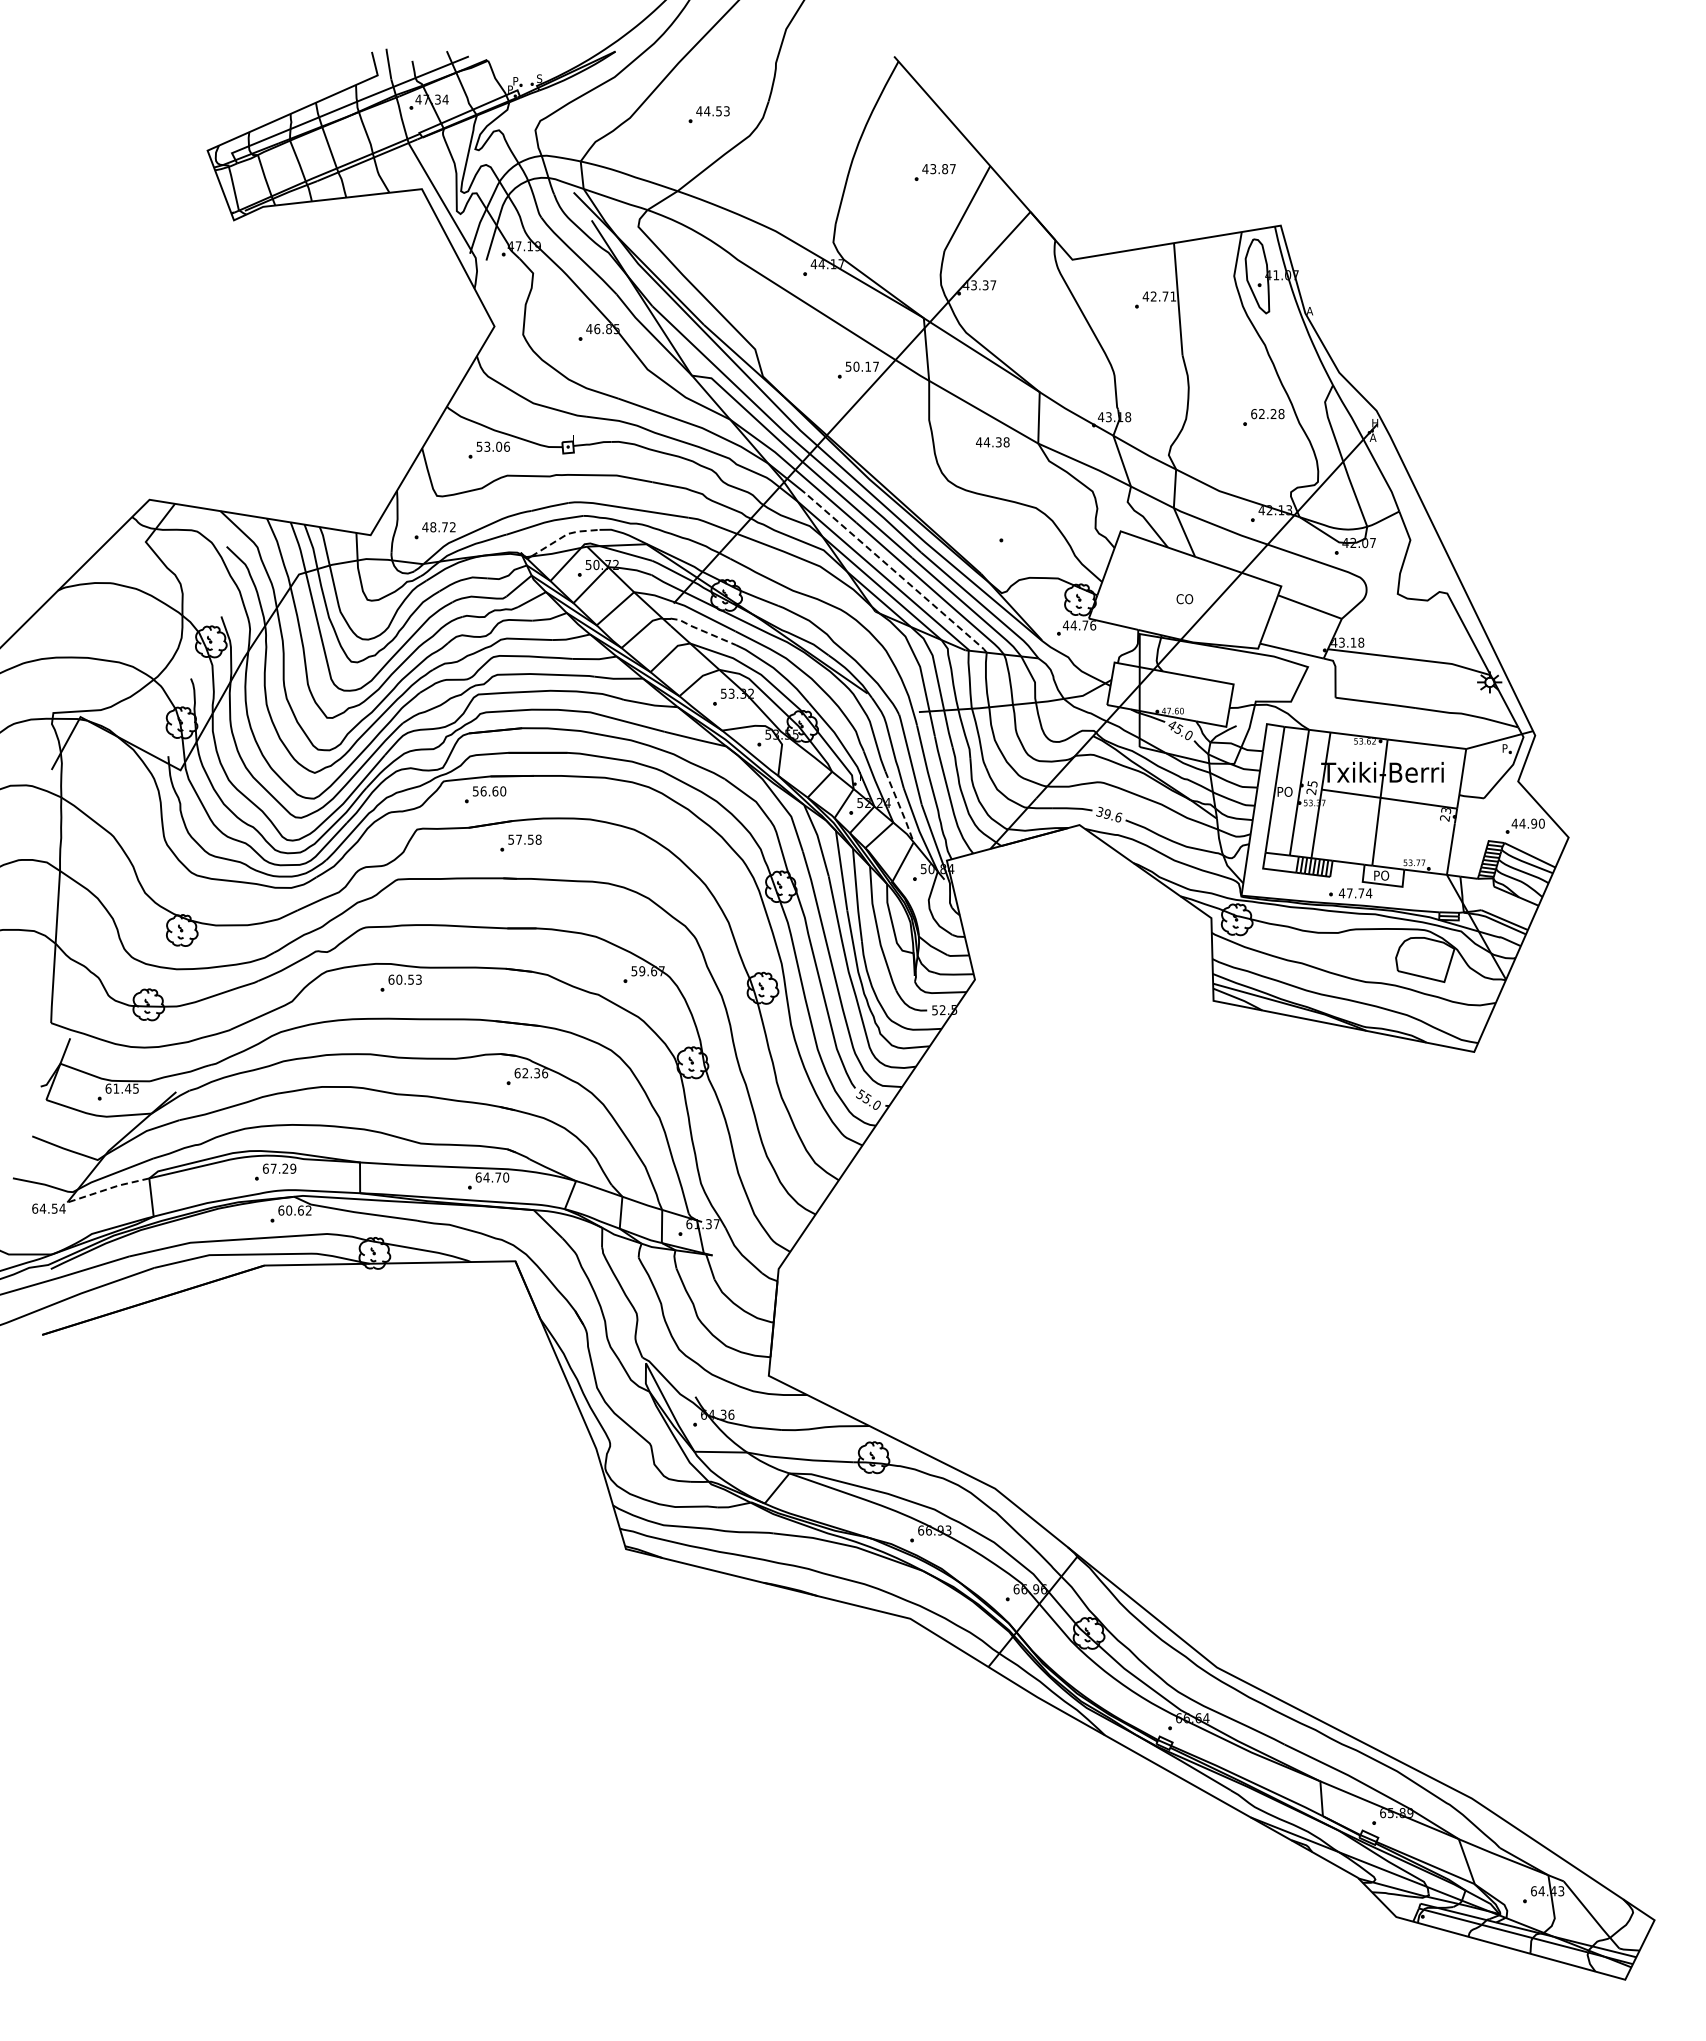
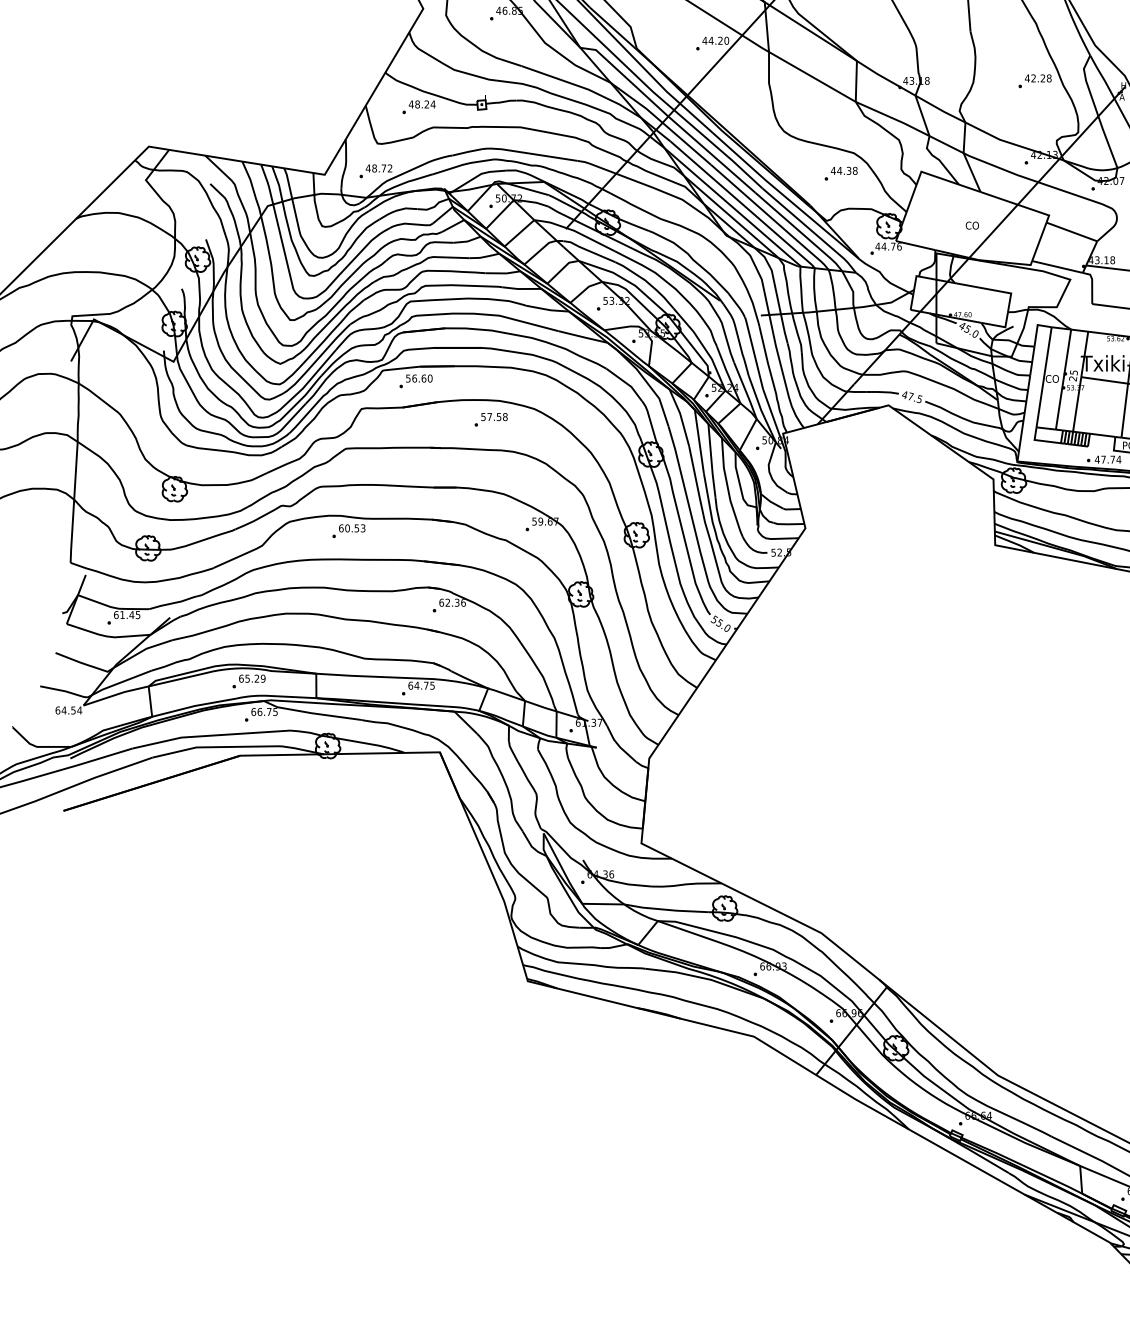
text: (862, 366) -> (715, 40), 50.17 -> 44.20
text: (1253, 414) -> (1026, 78), 62.28 -> 42.28
text: (992, 442) -> (844, 171), moved
text: (492, 446) -> (421, 104), 53.06 -> 48.24
line: (564, 536) -> (478, 175), dashed -> solid
line: (896, 573) -> (743, 205), dashed -> solid
line: (702, 630) -> (588, 250), dashed -> solid
text: (1285, 791) -> (1052, 378), PO -> CO
line: (900, 807) -> (746, 391), dashed -> solid
text: (1109, 814) -> (912, 396), 39.6 -> 47.5
part: (520, 842) -> (490, 419), moved
text: (273, 1168) -> (247, 678), 67.29 -> 65.29
text: (506, 1177) -> (432, 685), 64.70 -> 64.75
line: (108, 1188) -> (116, 694), dashed -> solid
text: (298, 1210) -> (267, 711), 60.62 -> 66.75

